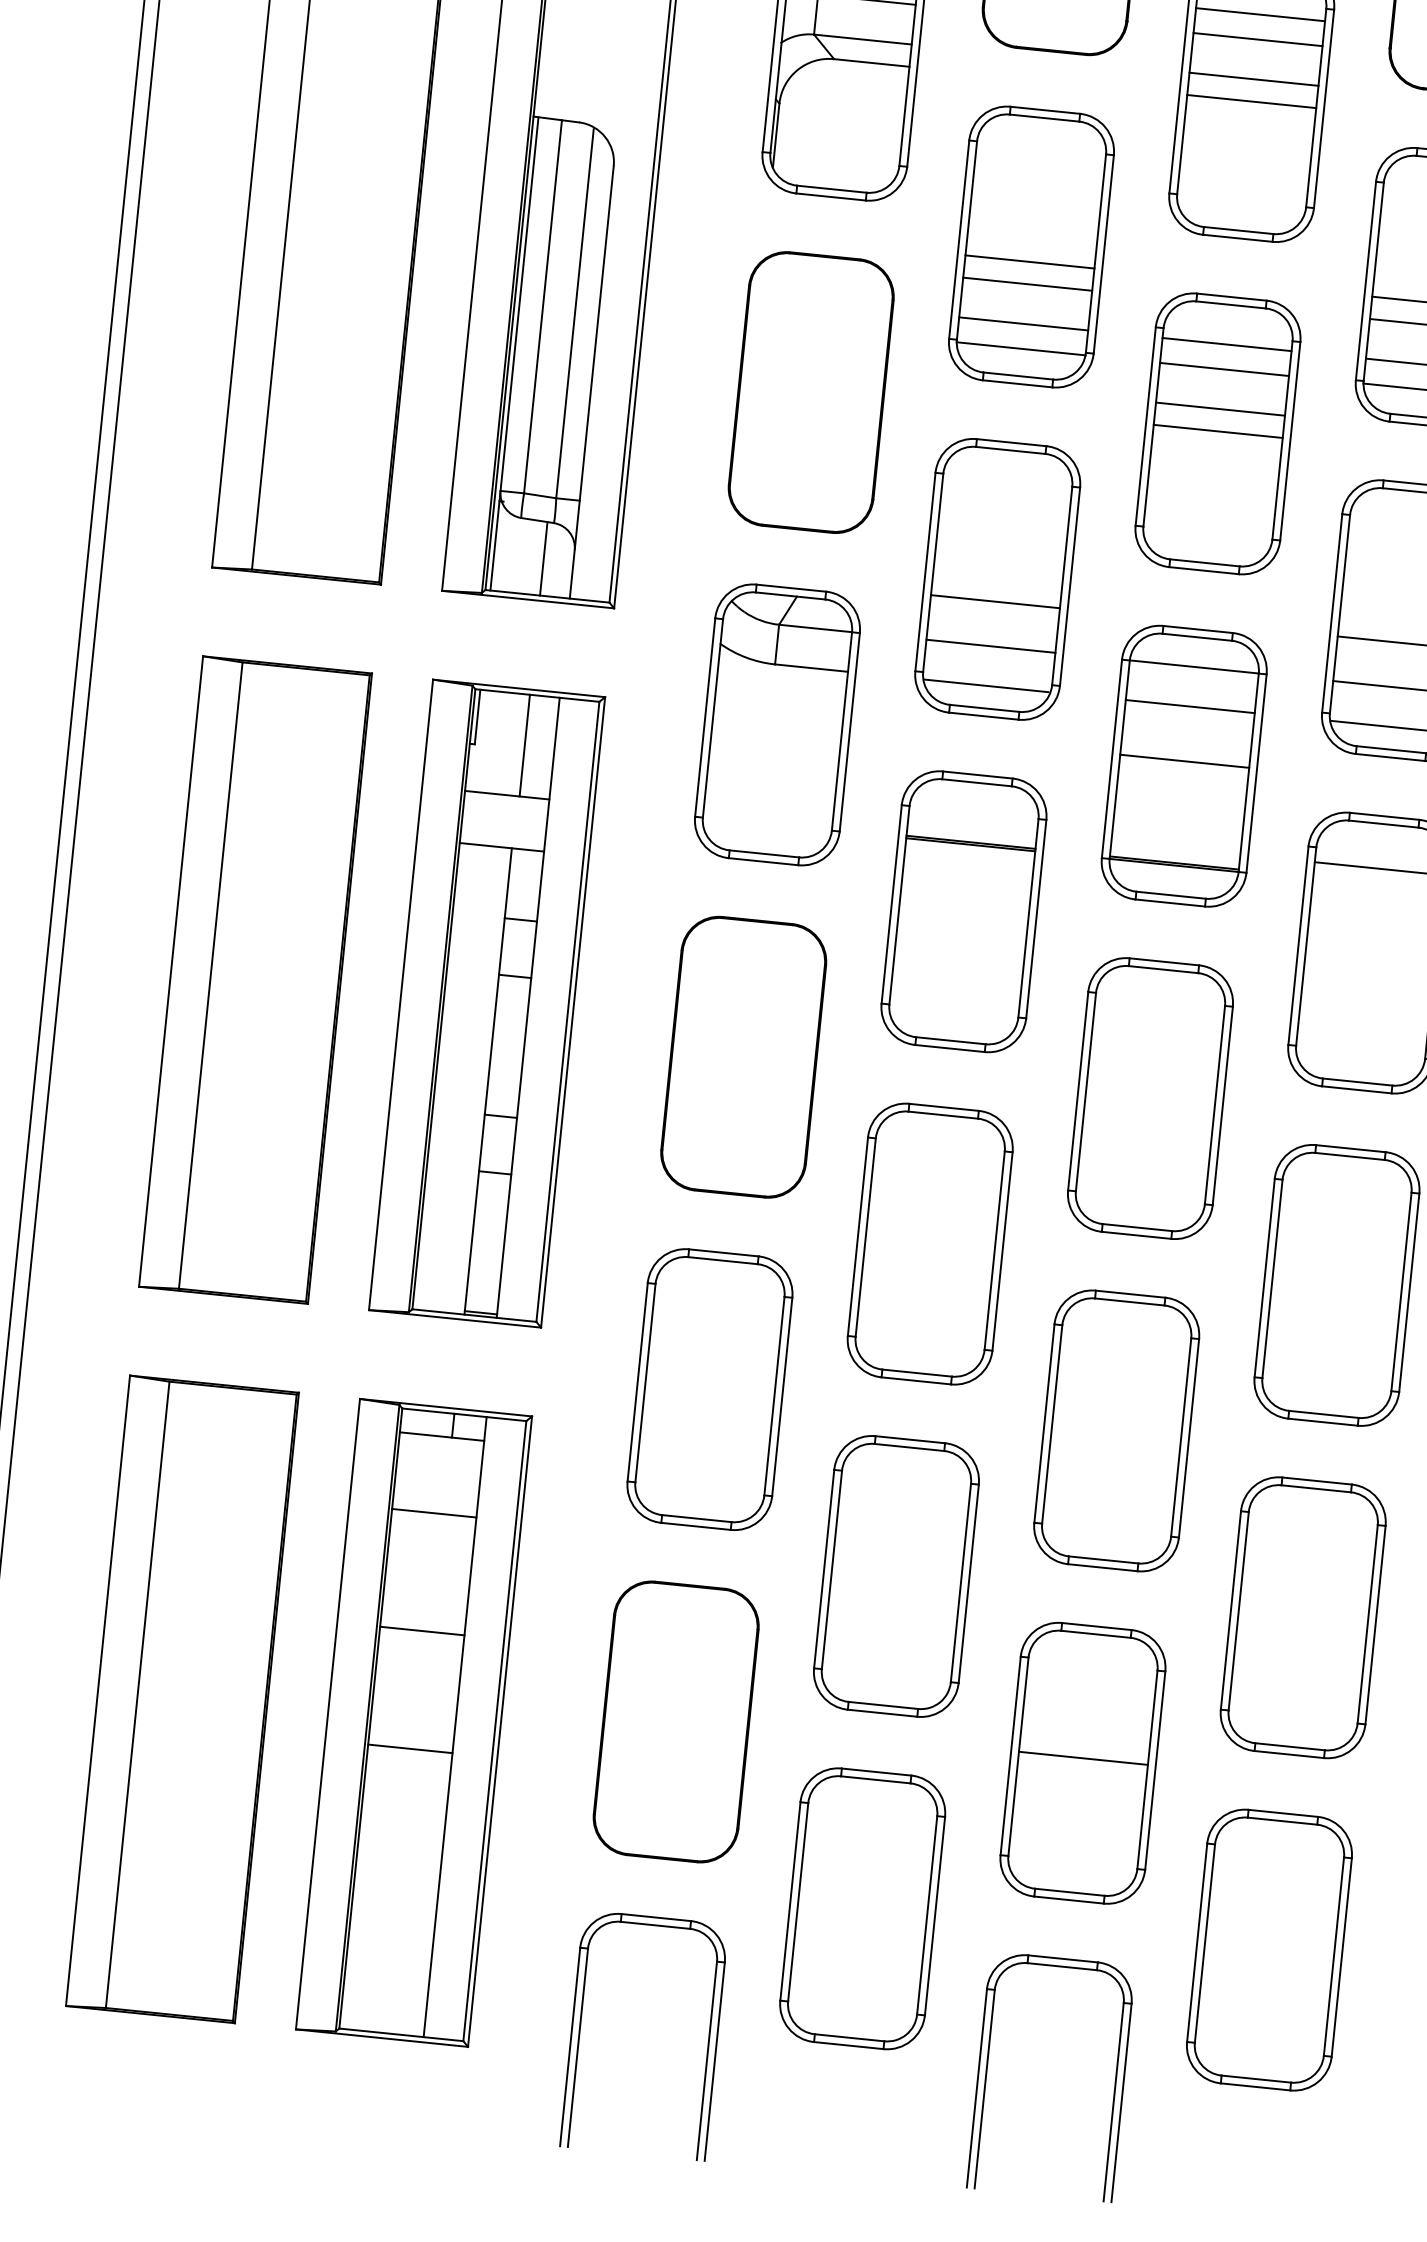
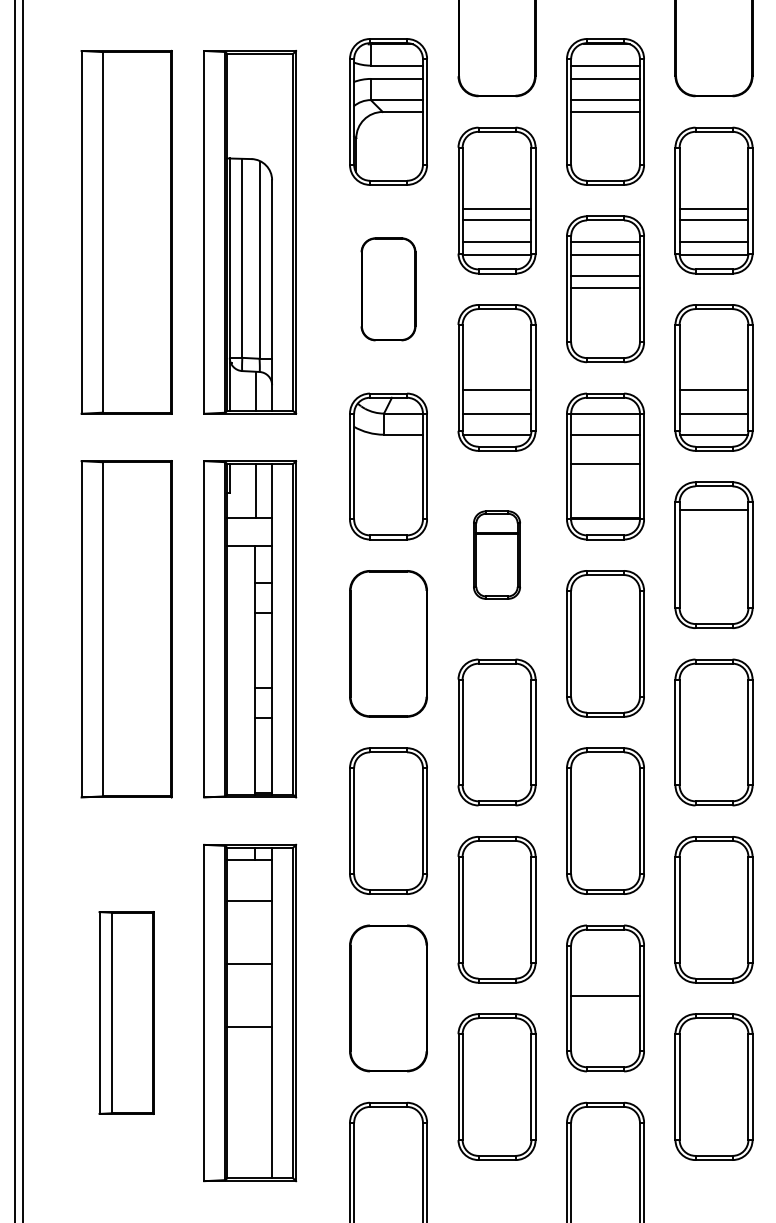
part: (811, 392) -> (388, 289), size x0.7
part: (963, 910) -> (496, 554), size x0.6
part: (182, 1698) -> (126, 1012), size x0.6

